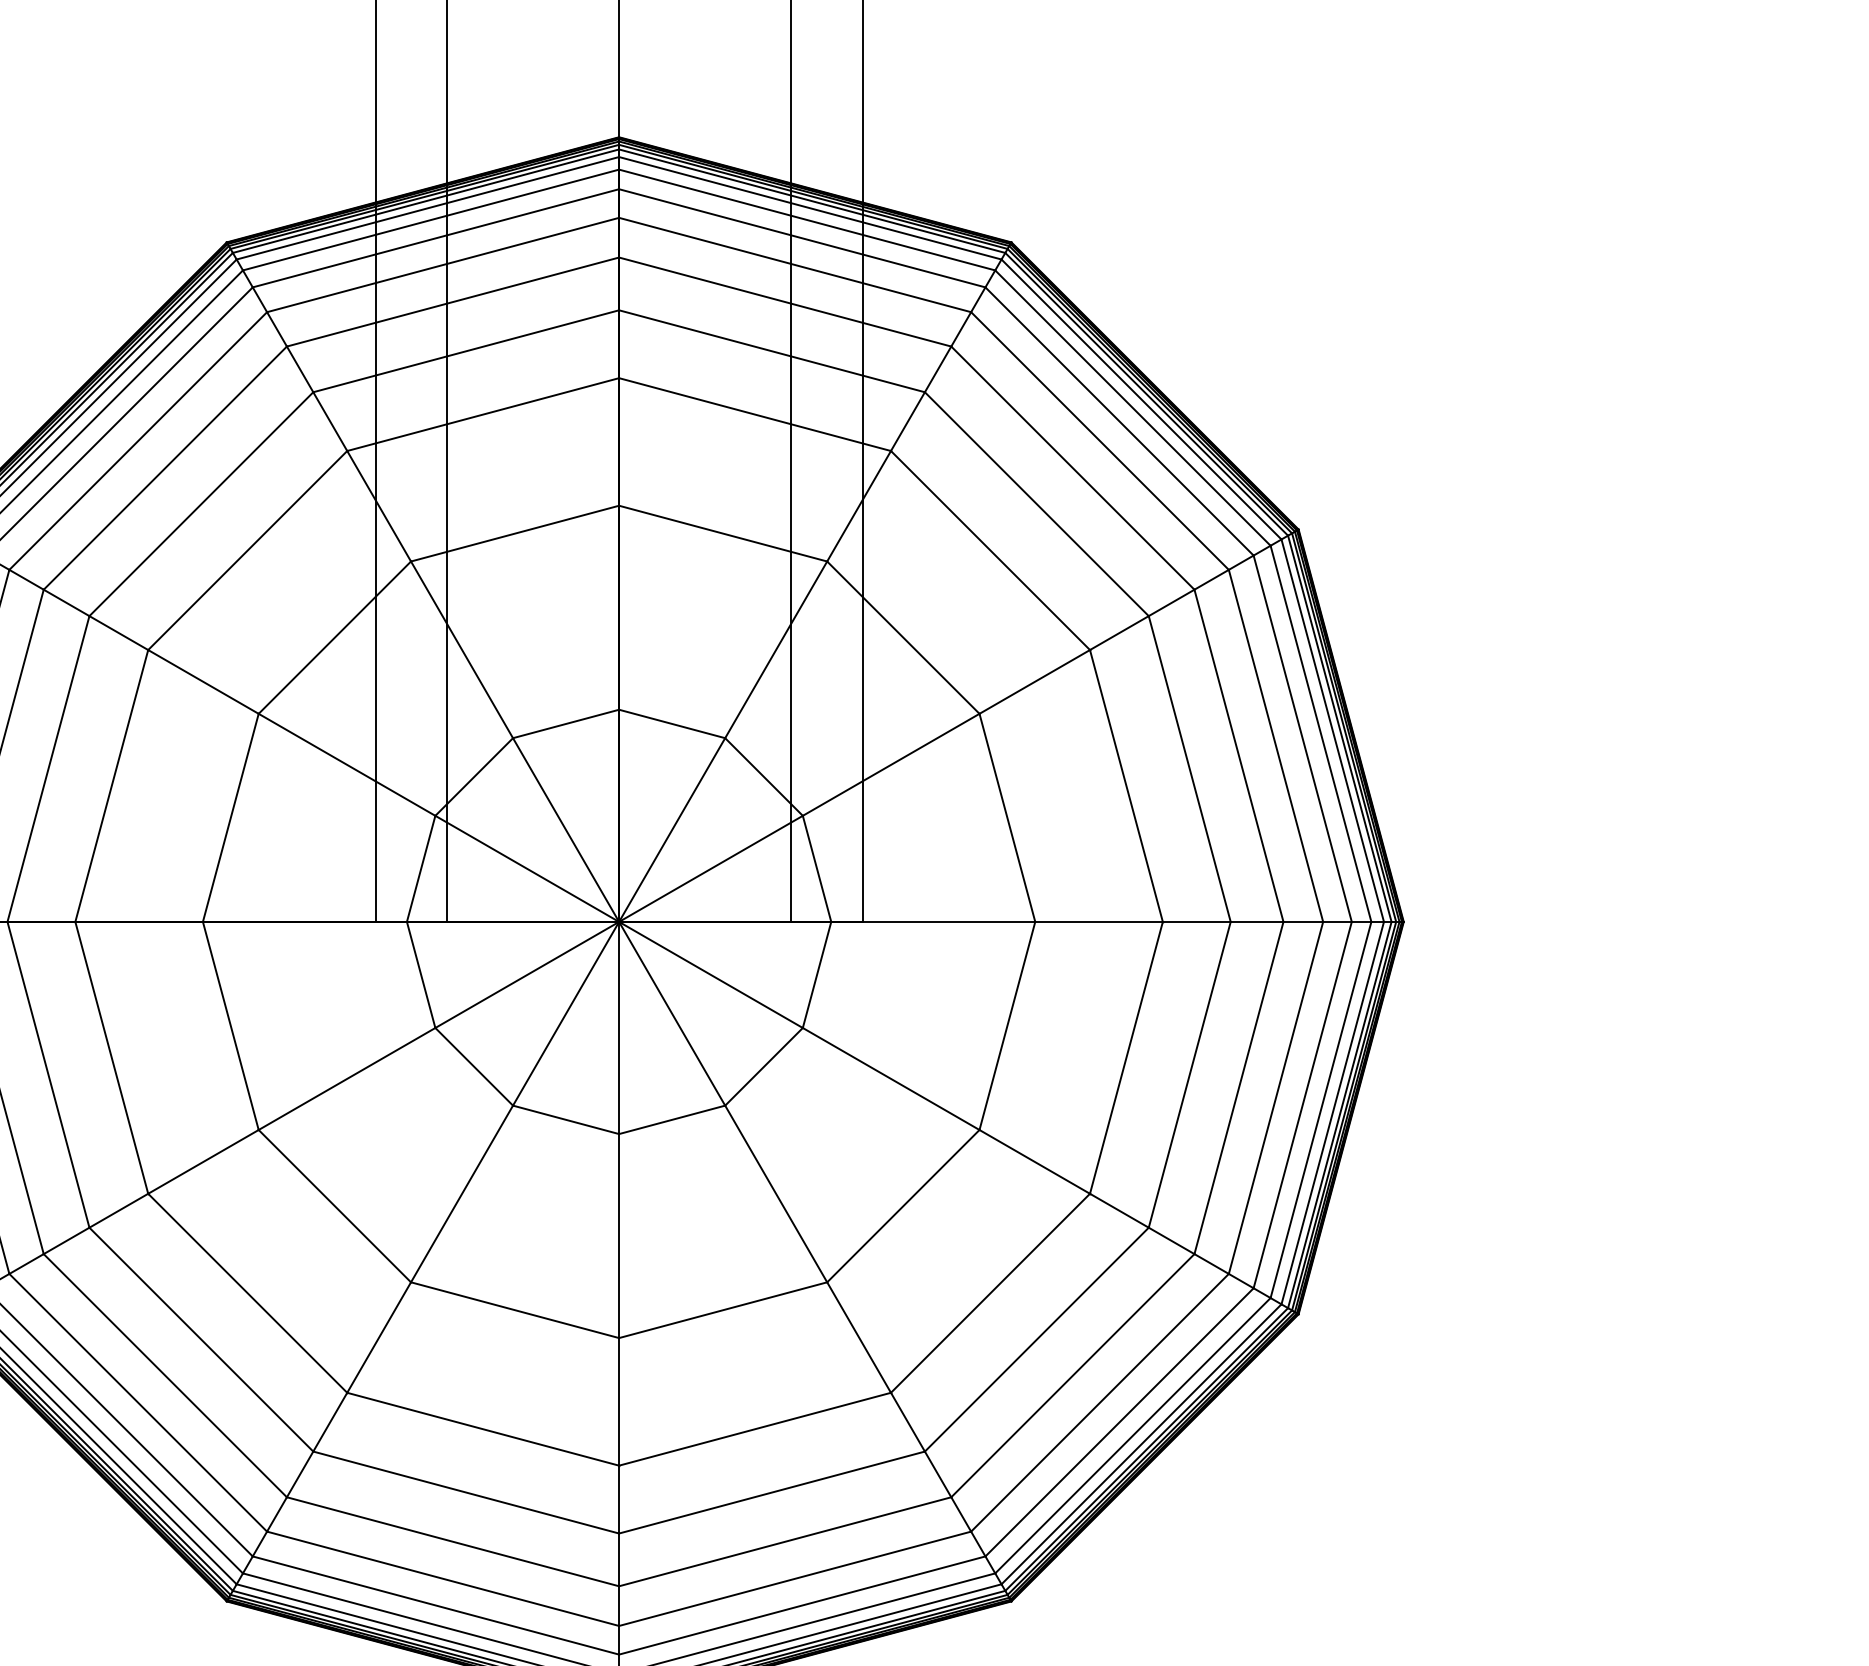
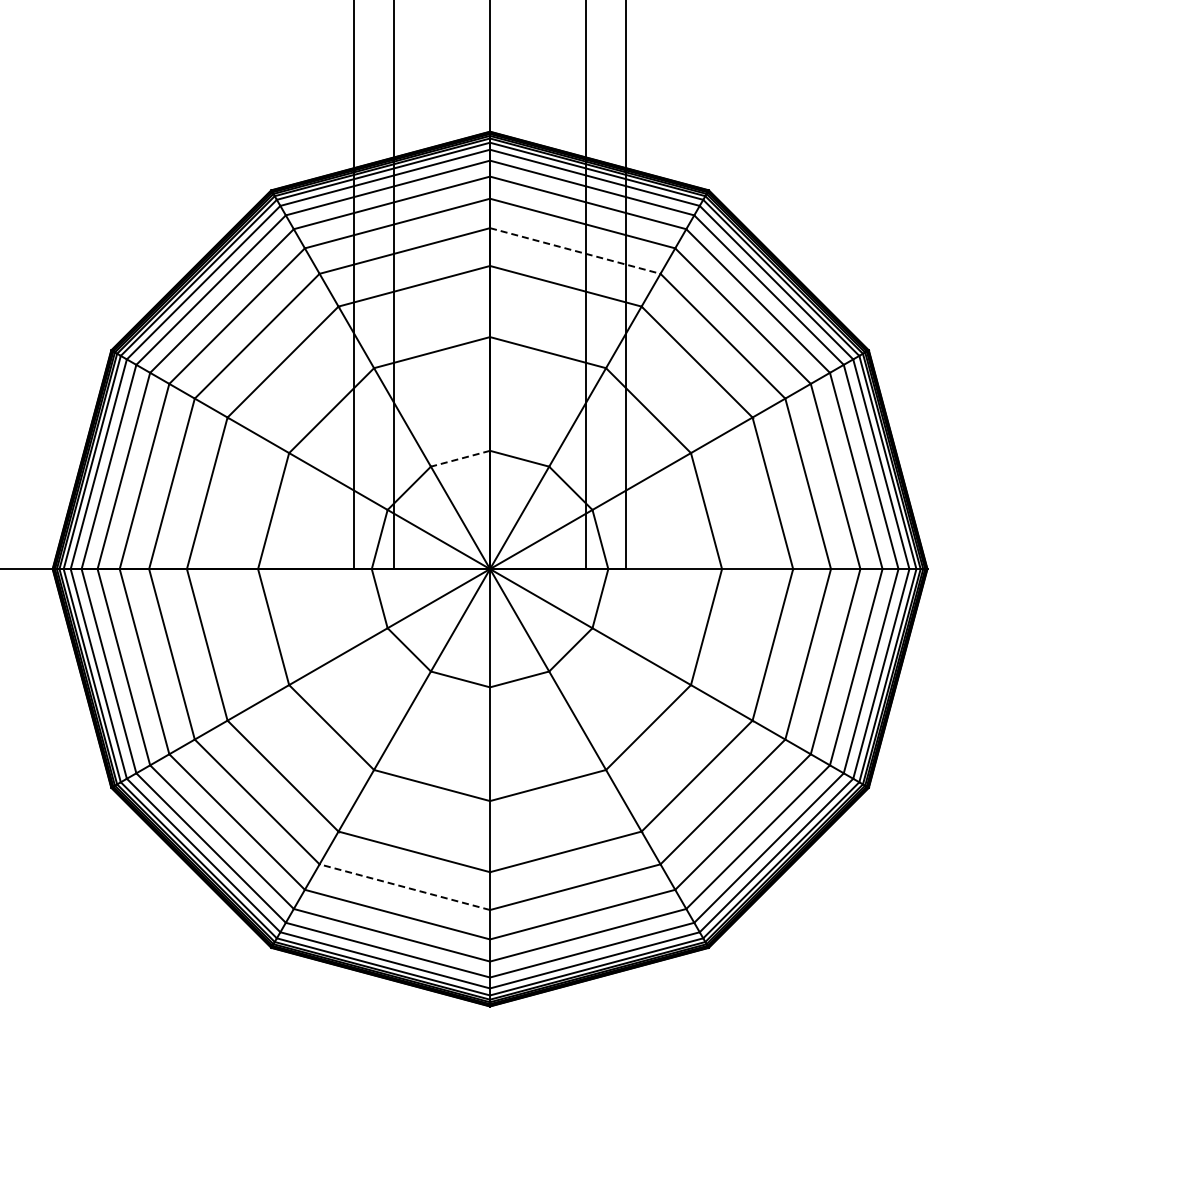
line: (772, 352) -> (575, 251), solid -> dashed
line: (566, 723) -> (460, 458), solid -> dashed
line: (465, 1493) -> (404, 887), solid -> dashed

